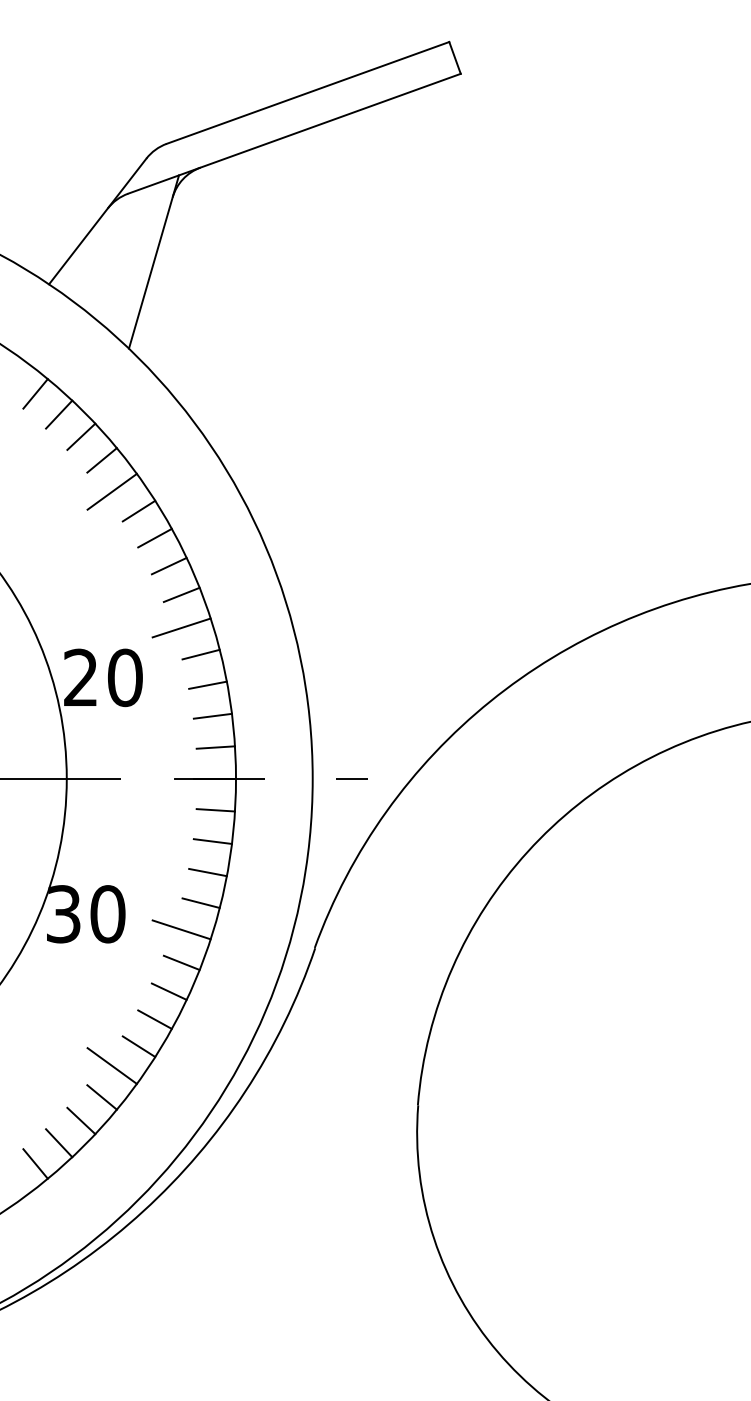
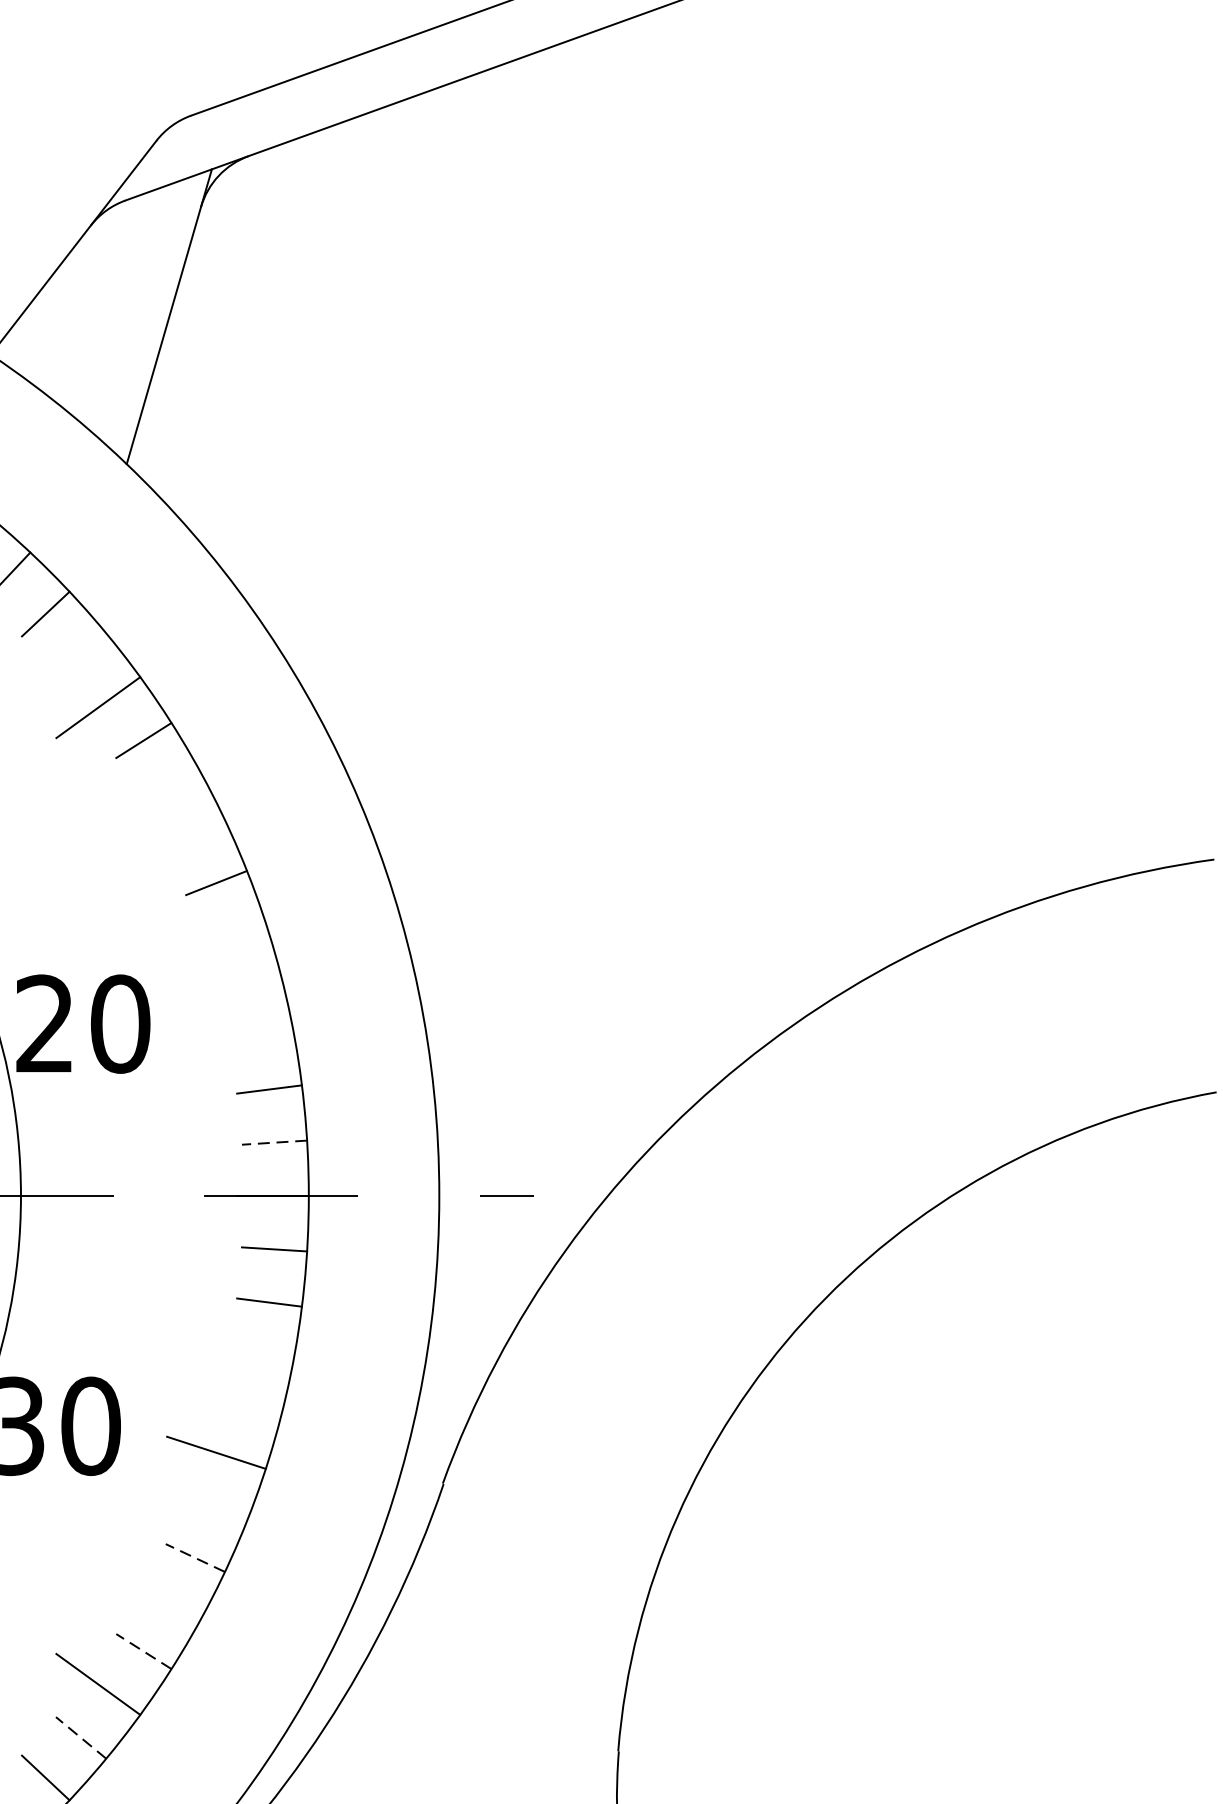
line: (101, 460) -> (80, 654), removed
line: (154, 537) -> (170, 785), removed
line: (168, 565) -> (193, 832), removed
line: (181, 627) -> (216, 938), removed
line: (200, 654) -> (248, 984), removed
line: (207, 684) -> (260, 1035), removed
line: (215, 747) -> (273, 1142), solid -> dashed
line: (207, 872) -> (260, 1355), removed
line: (200, 902) -> (248, 1406), removed
line: (181, 962) -> (216, 1508), removed
line: (168, 991) -> (193, 1557), solid -> dashed
line: (154, 1019) -> (170, 1605), removed
line: (138, 1046) -> (142, 1651), solid -> dashed
line: (101, 1097) -> (80, 1737), solid -> dashed

